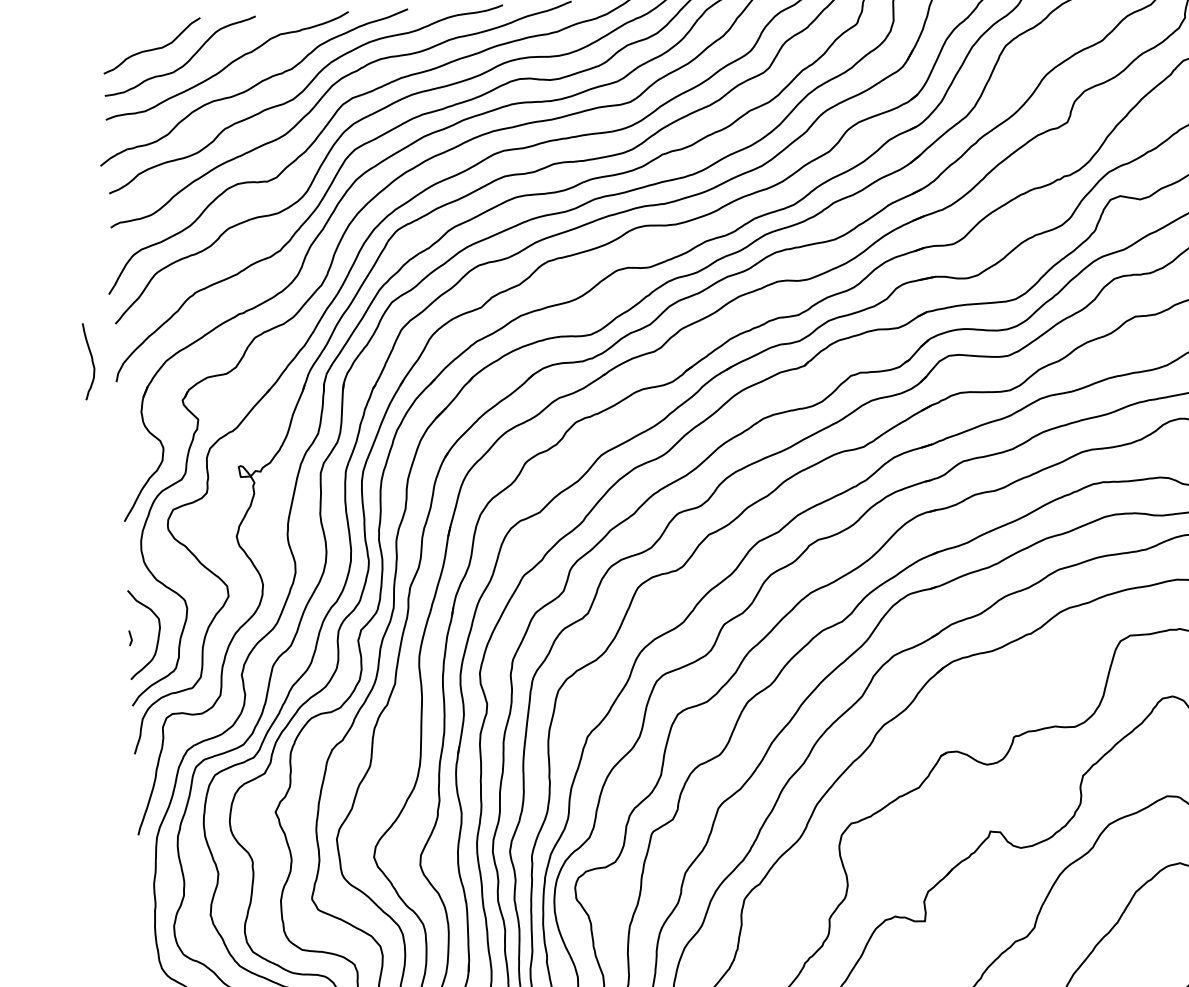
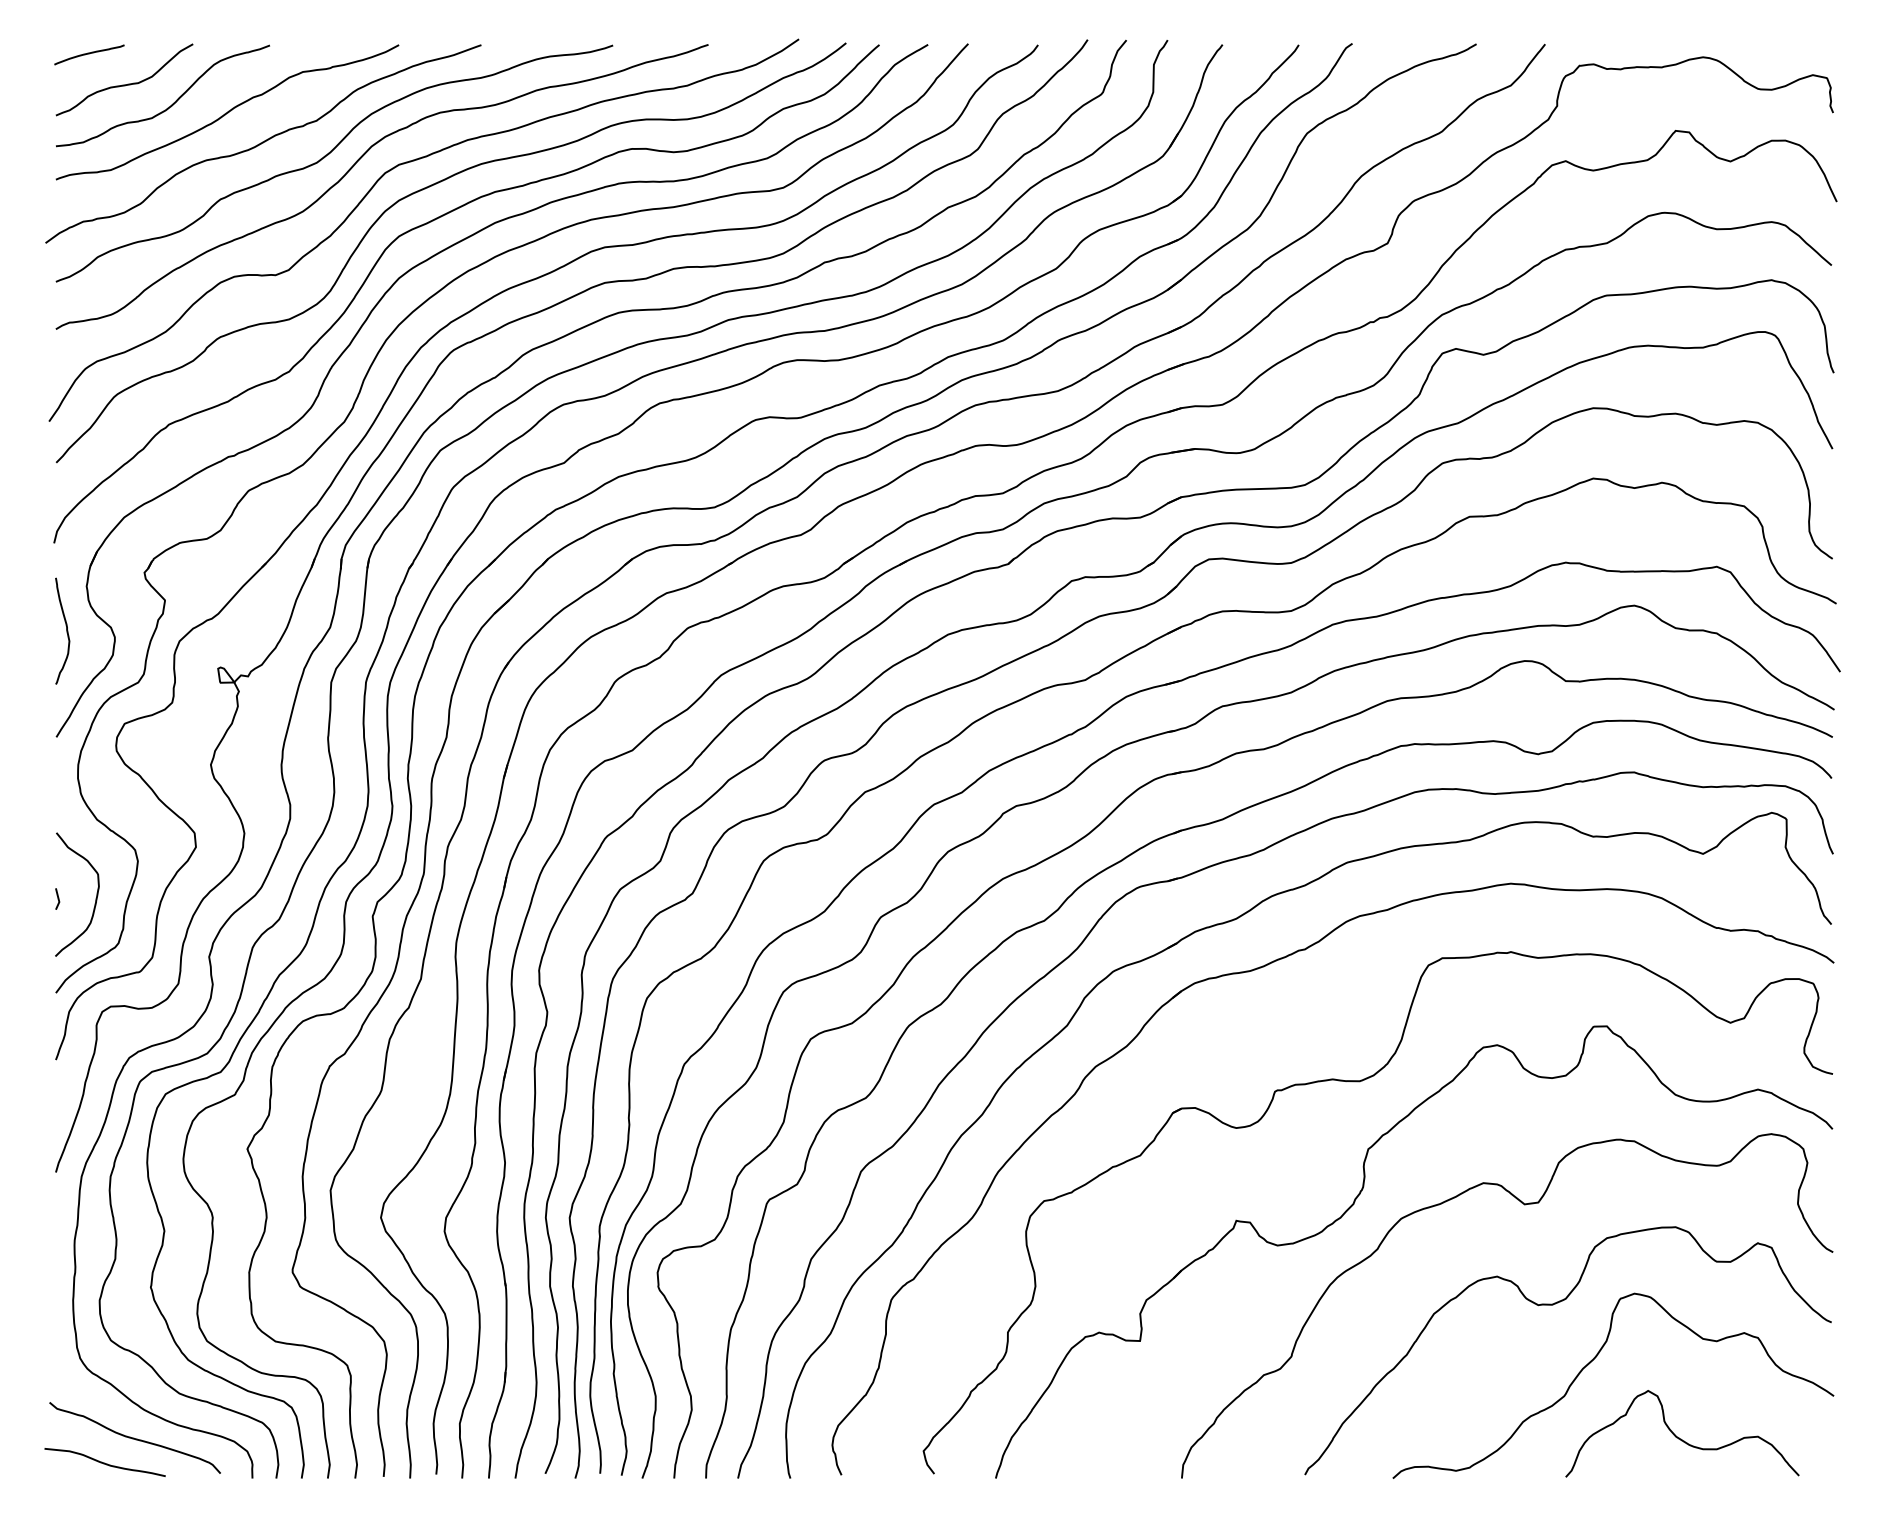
curve: (126, 28) -> (89, 54), added
curve: (92, 360) -> (66, 630), moved

